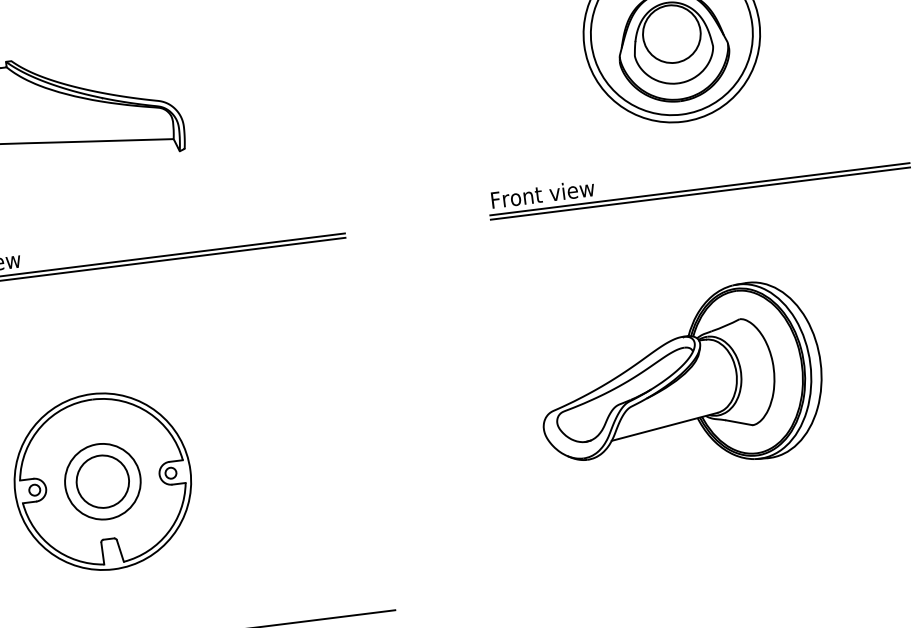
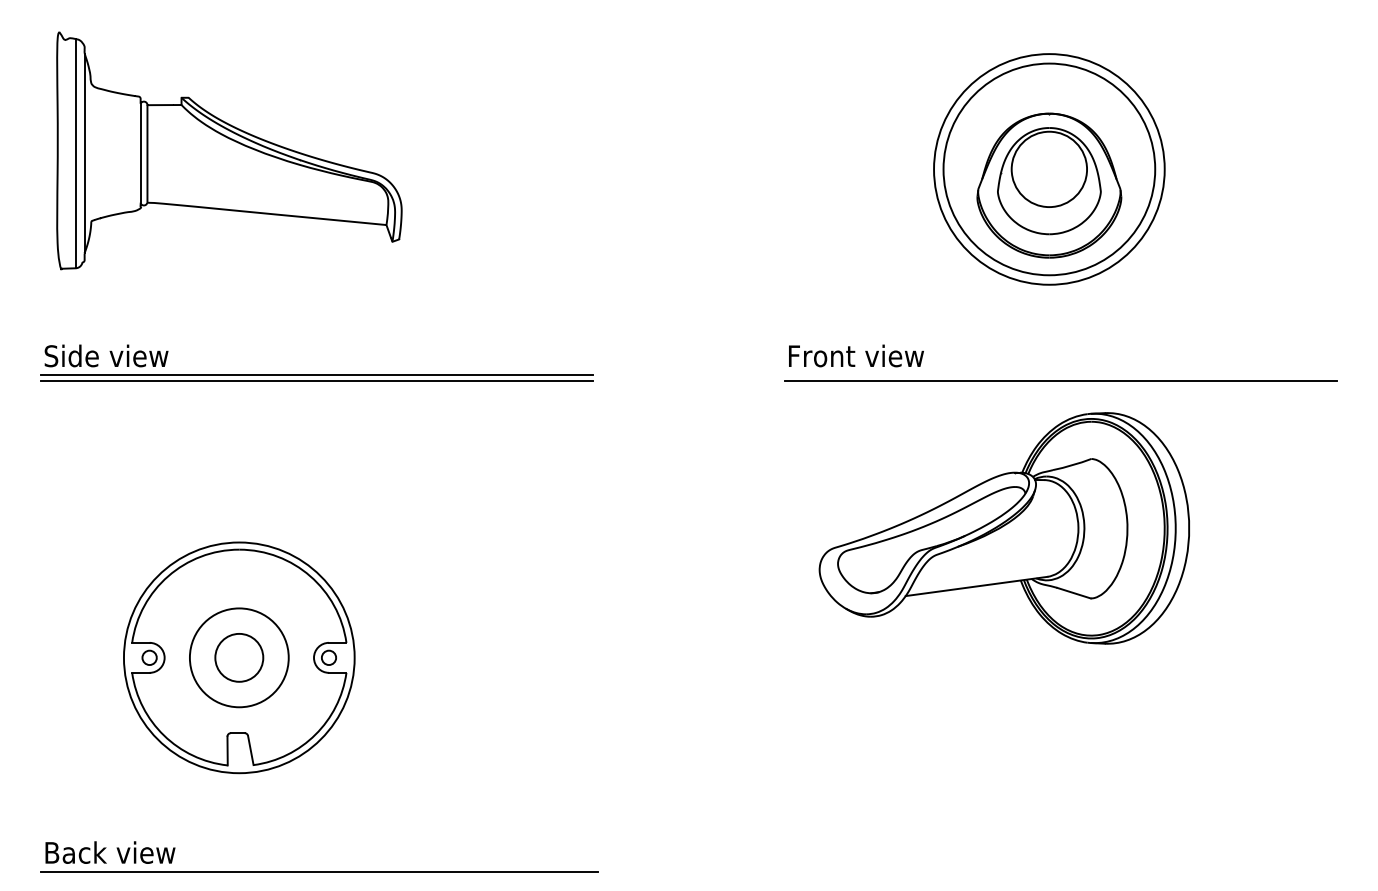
line: (699, 189) -> (1060, 375), removed
part: (679, 380) -> (1003, 528), moved
circle: (102, 481) -> (239, 657), size x0.7

